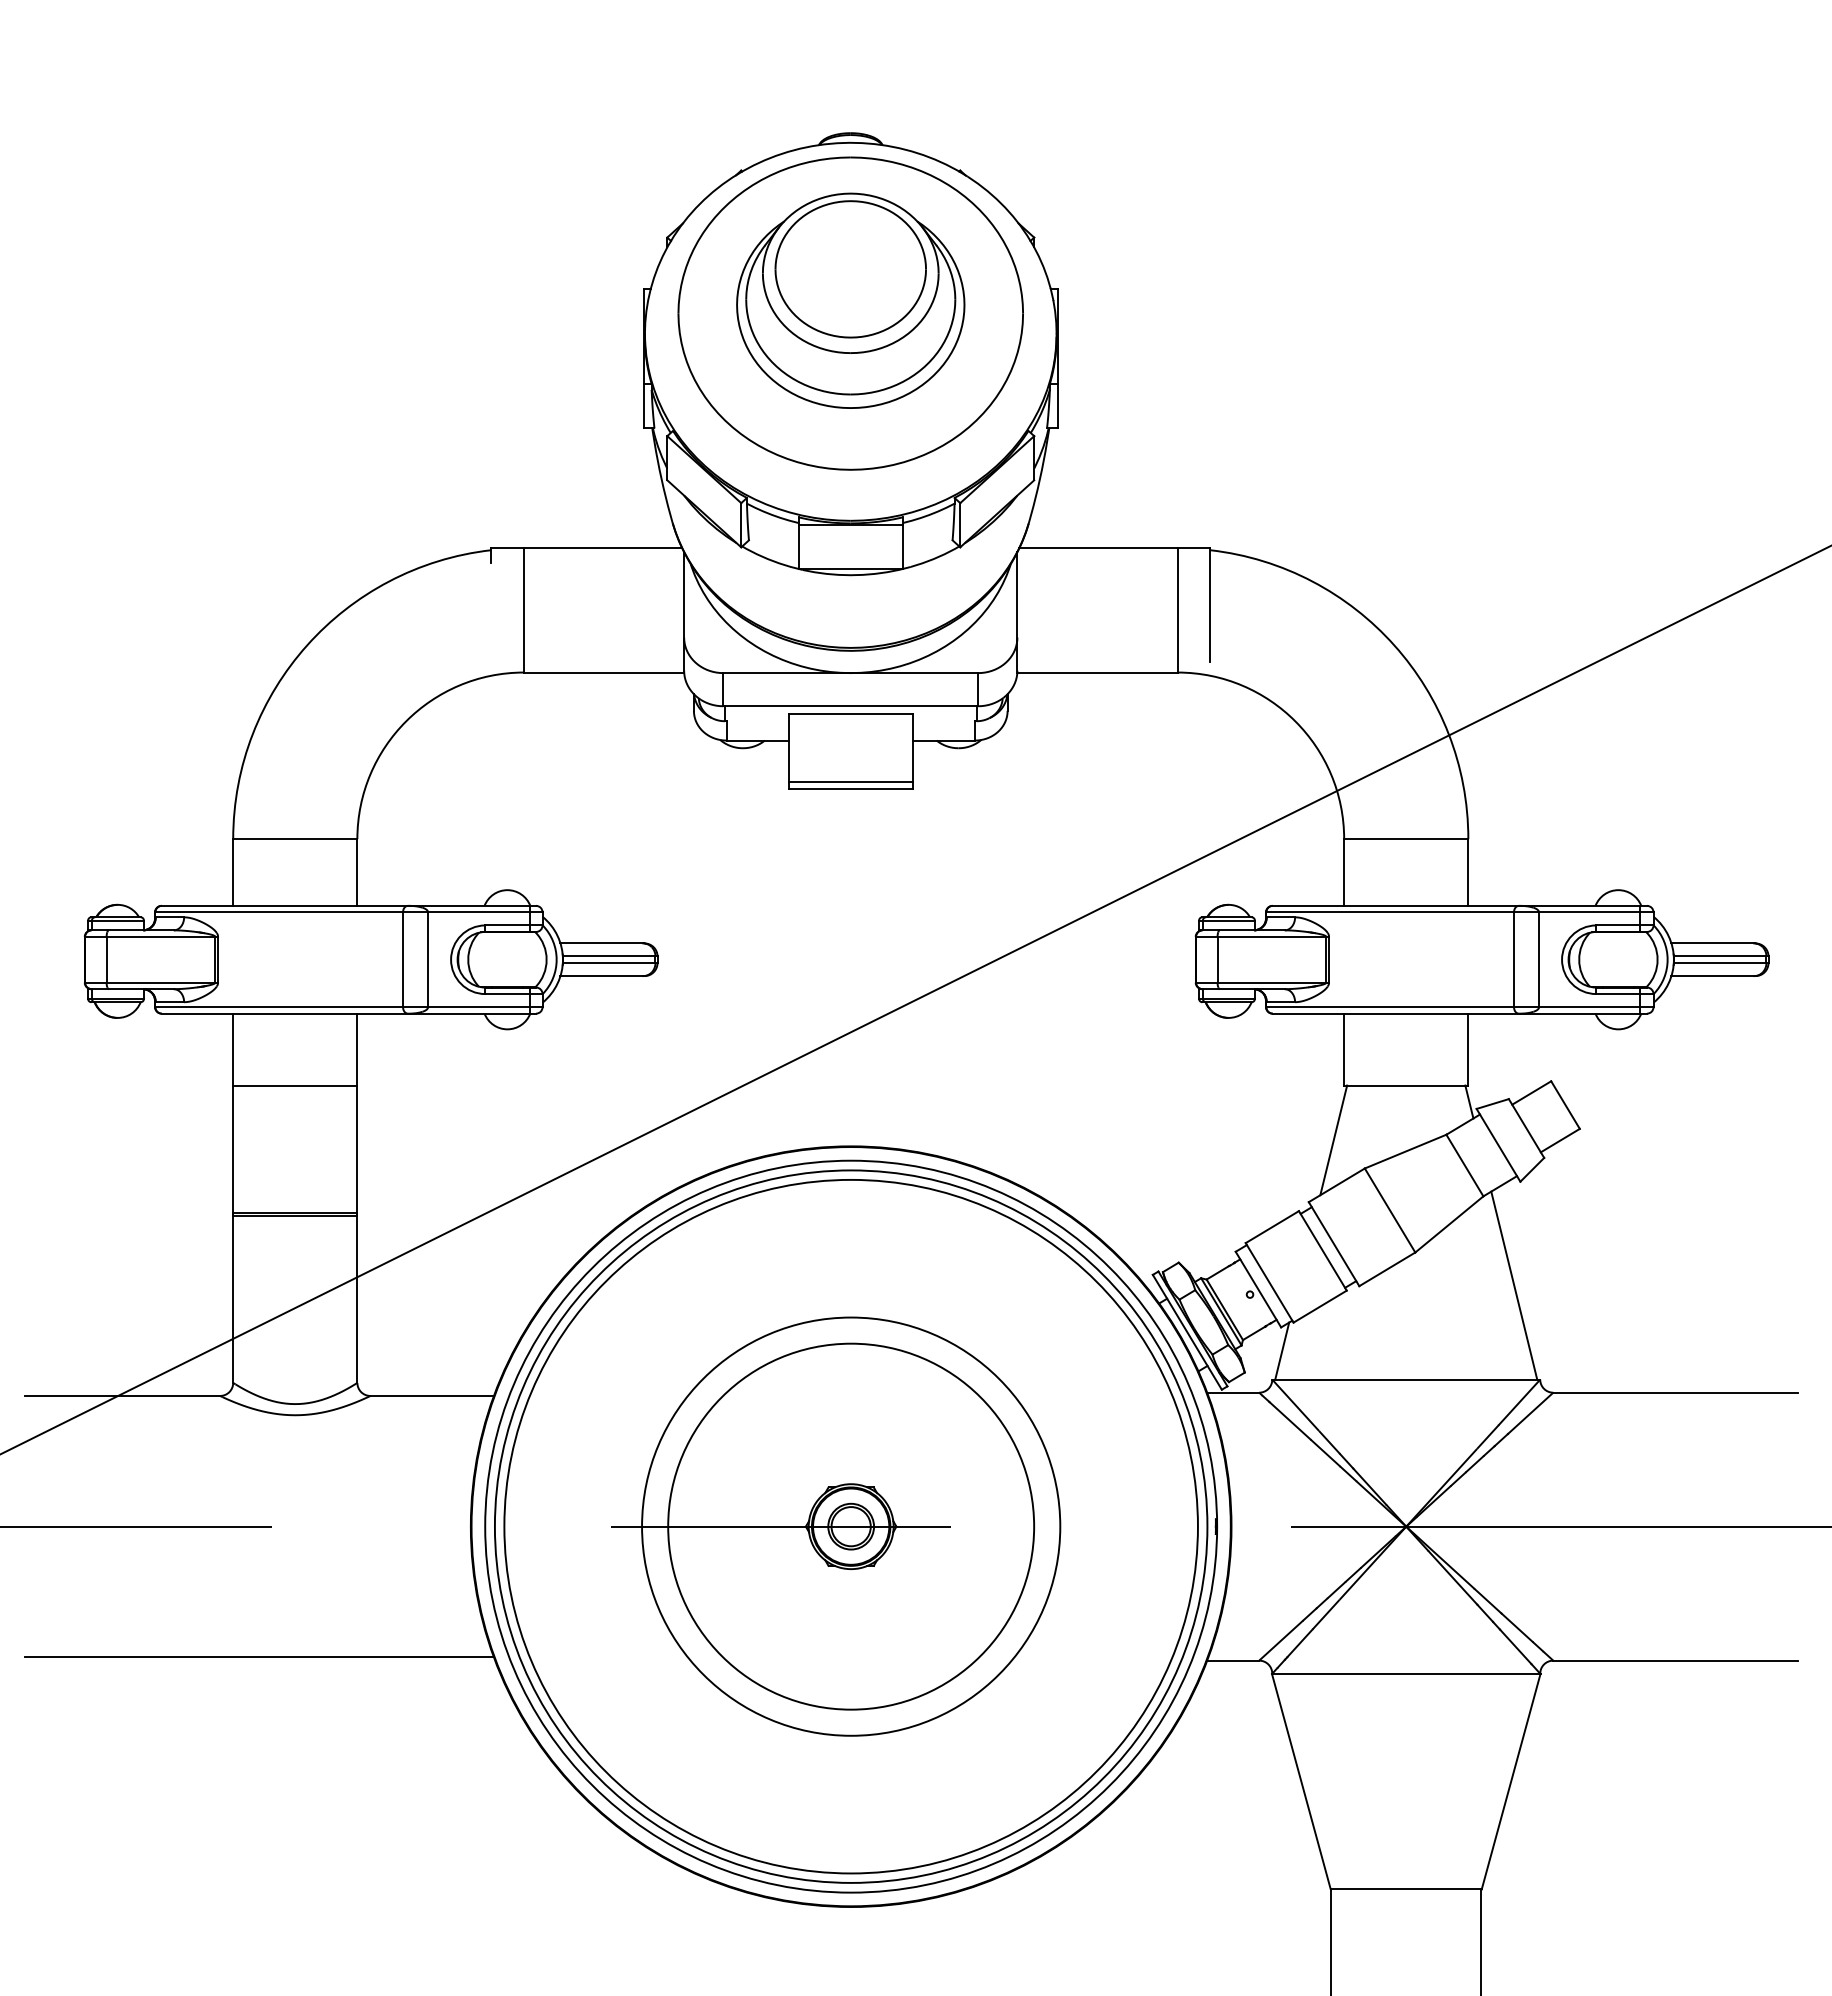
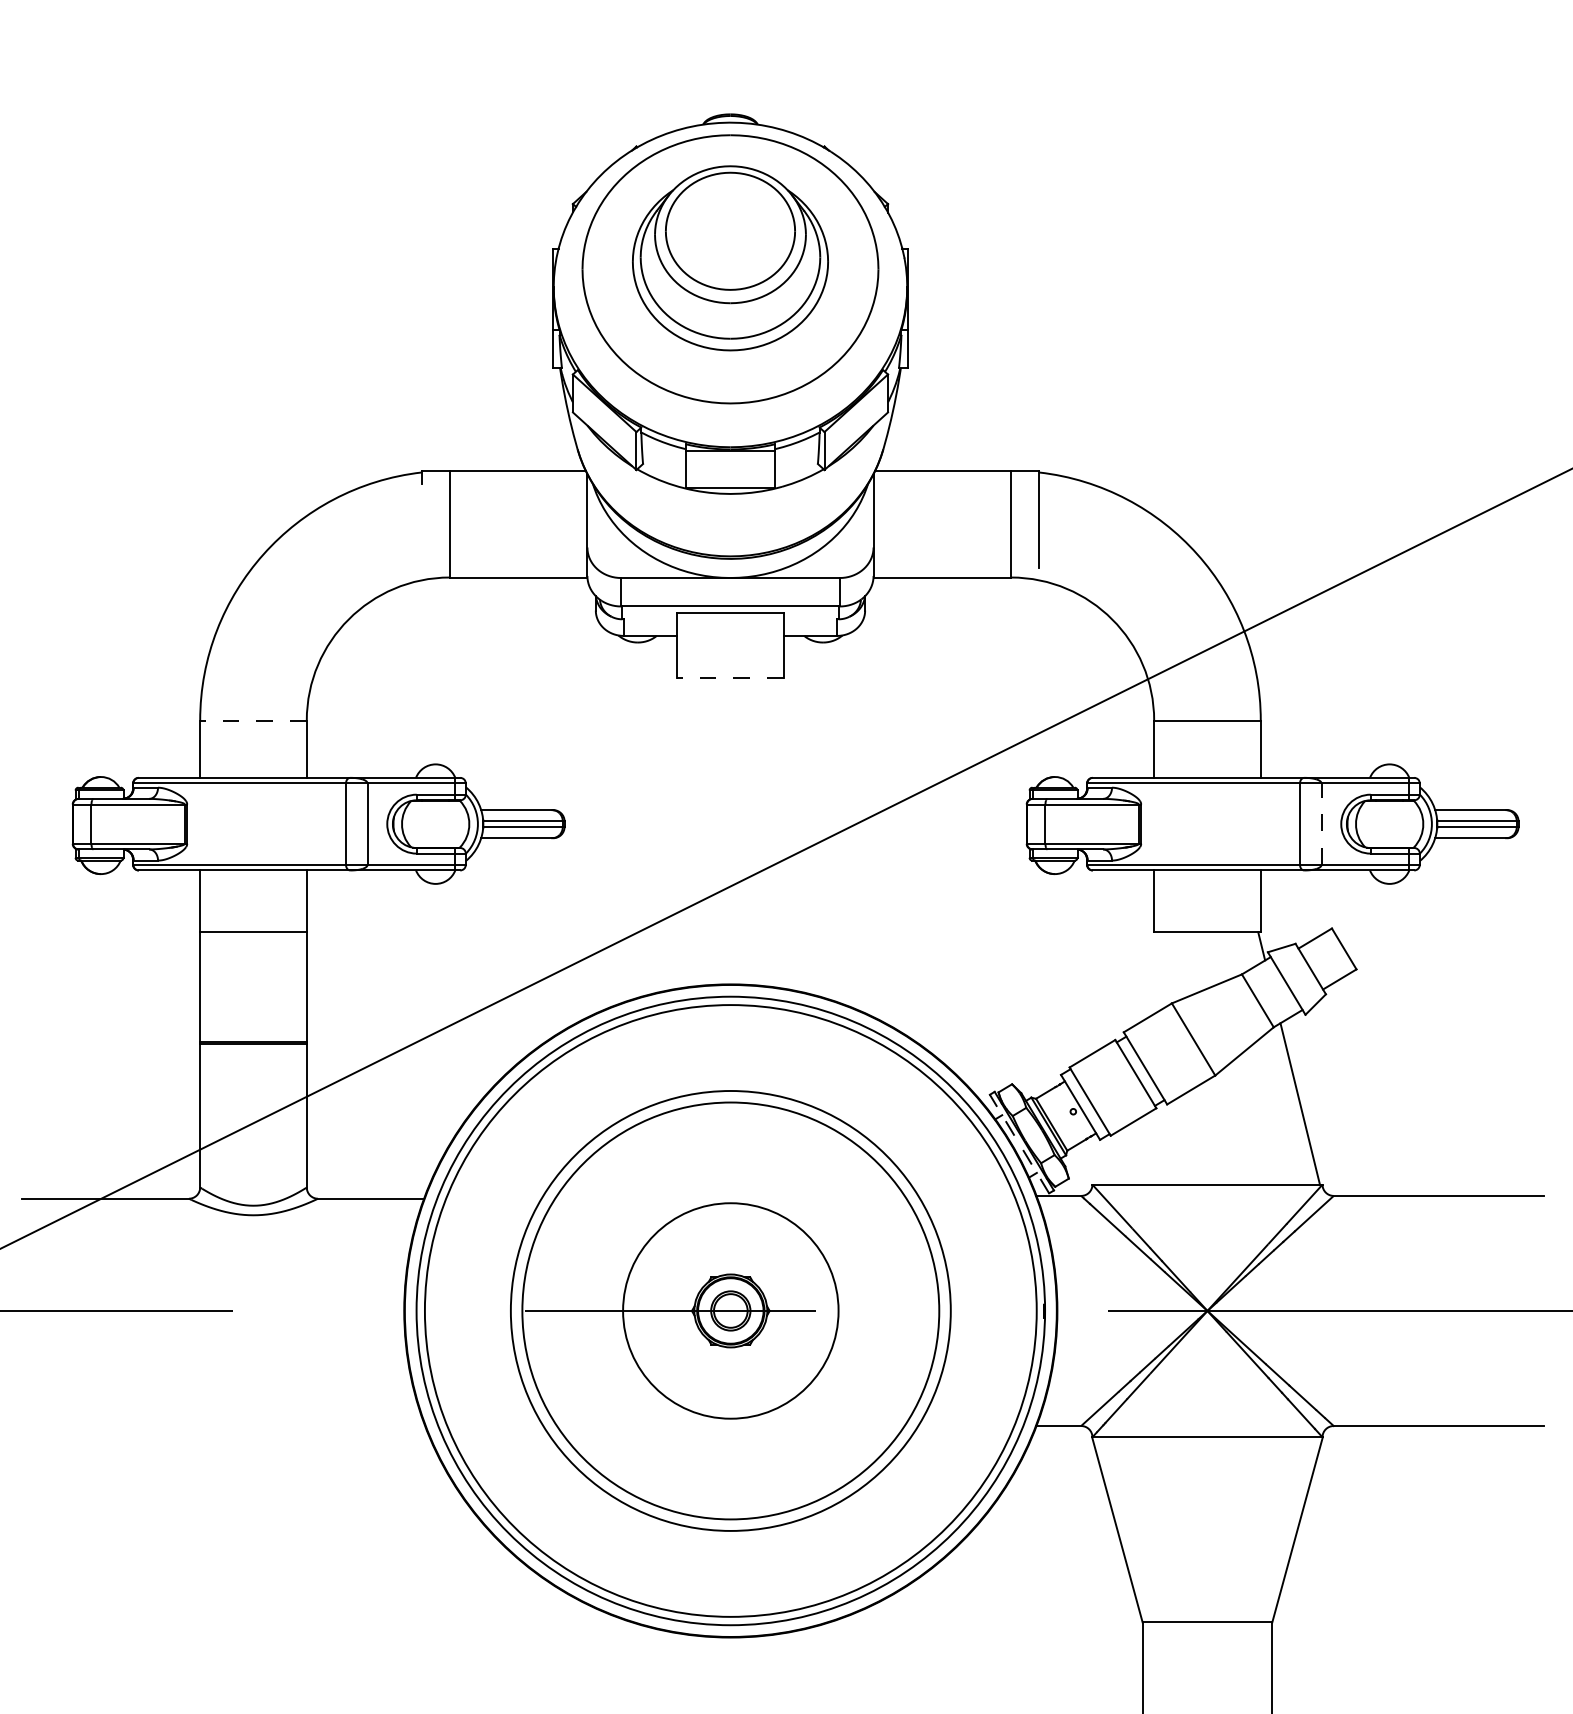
line: (850, 782) -> (730, 671), removed
line: (850, 789) -> (730, 677), solid -> dashed
line: (294, 839) -> (252, 720), solid -> dashed
line: (1539, 959) -> (1321, 823), solid -> dashed
line: (1333, 1140) -> (1145, 979), removed
line: (1187, 1332) -> (1019, 1144), solid -> dashed
line: (1282, 1350) -> (1101, 1159), removed
circle: (850, 1526) -> (730, 1310), size x0.7
circle: (851, 1526) -> (731, 1310), size x0.6
circle: (851, 1526) -> (731, 1310), size x1.4
line: (259, 1657) -> (222, 1423), removed

